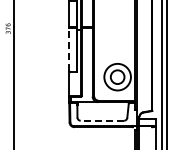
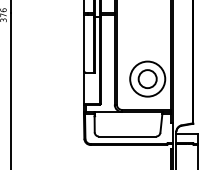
line: (69, 49) -> (84, 42), dashed -> solid
line: (102, 120) -> (127, 136), dashed -> solid

